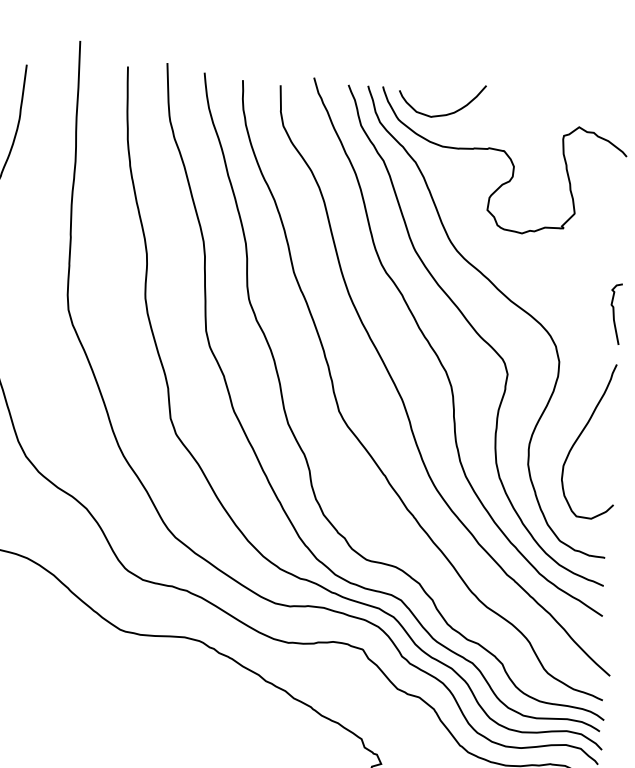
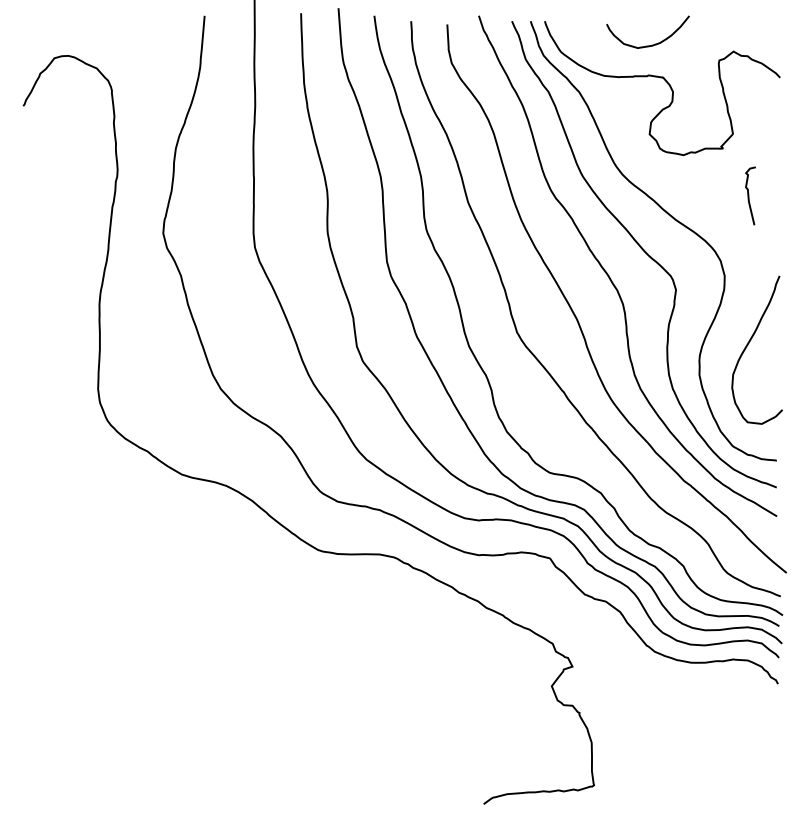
curve: (446, 113) -> (652, 44), moved
curve: (614, 313) -> (749, 195), moved

